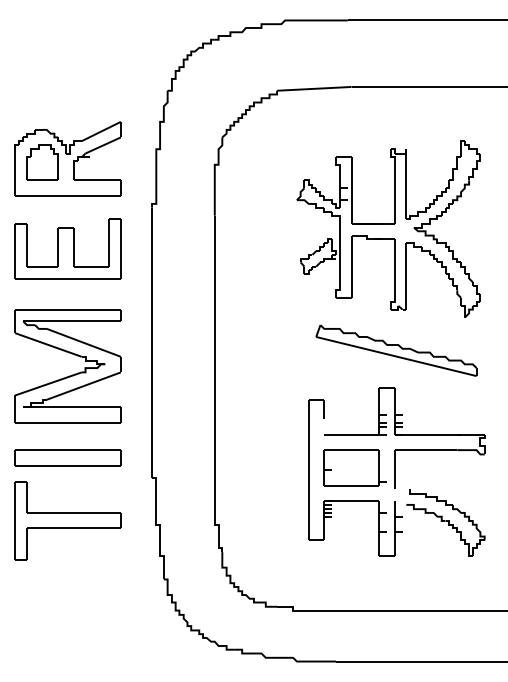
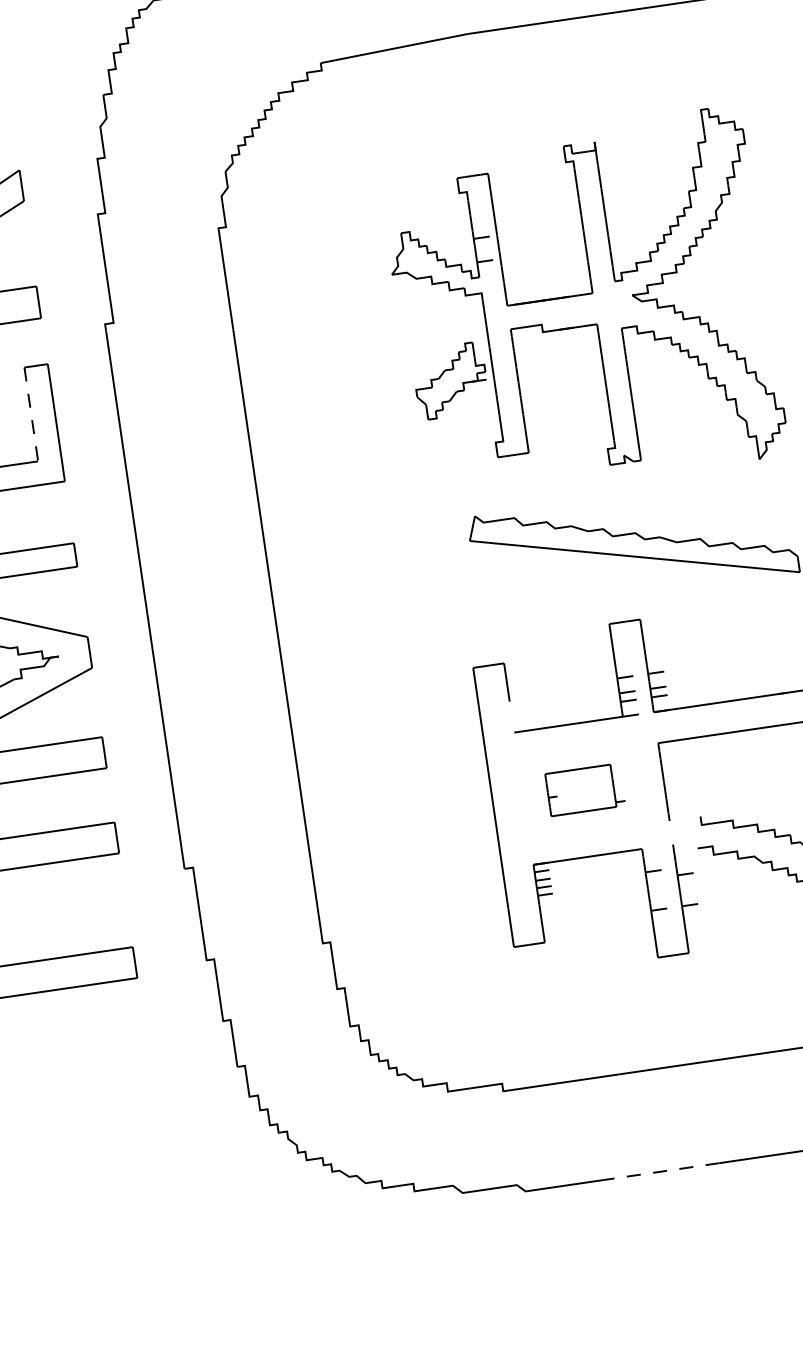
line: (109, 243) -> (32, 415), solid -> dashed
part: (354, 467) -> (583, 789), size x0.6
line: (364, 661) -> (659, 1171), solid -> dashed

